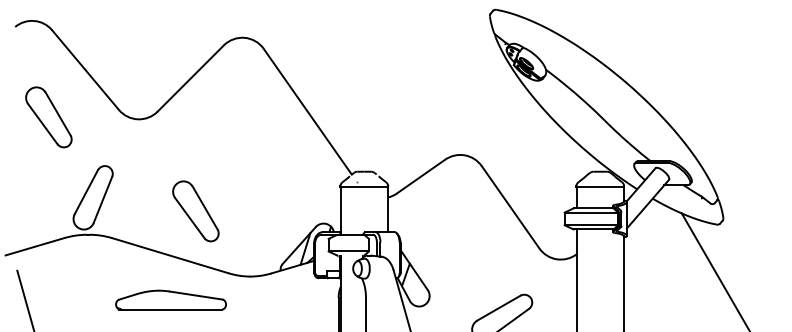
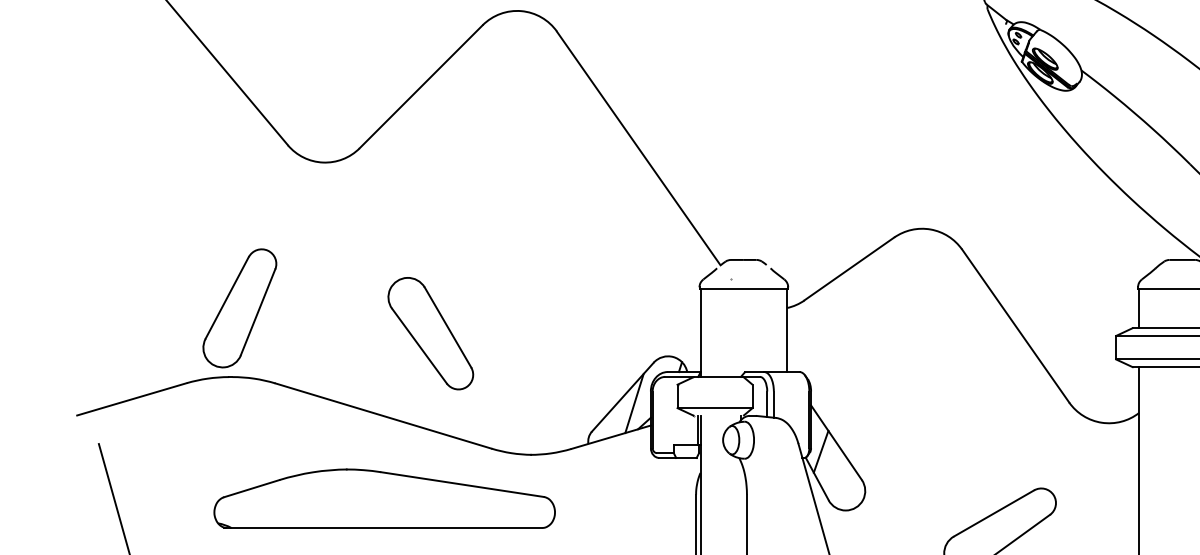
part: (48, 117) -> (156, 159), removed
part: (170, 299) -> (383, 497), size x1.67

